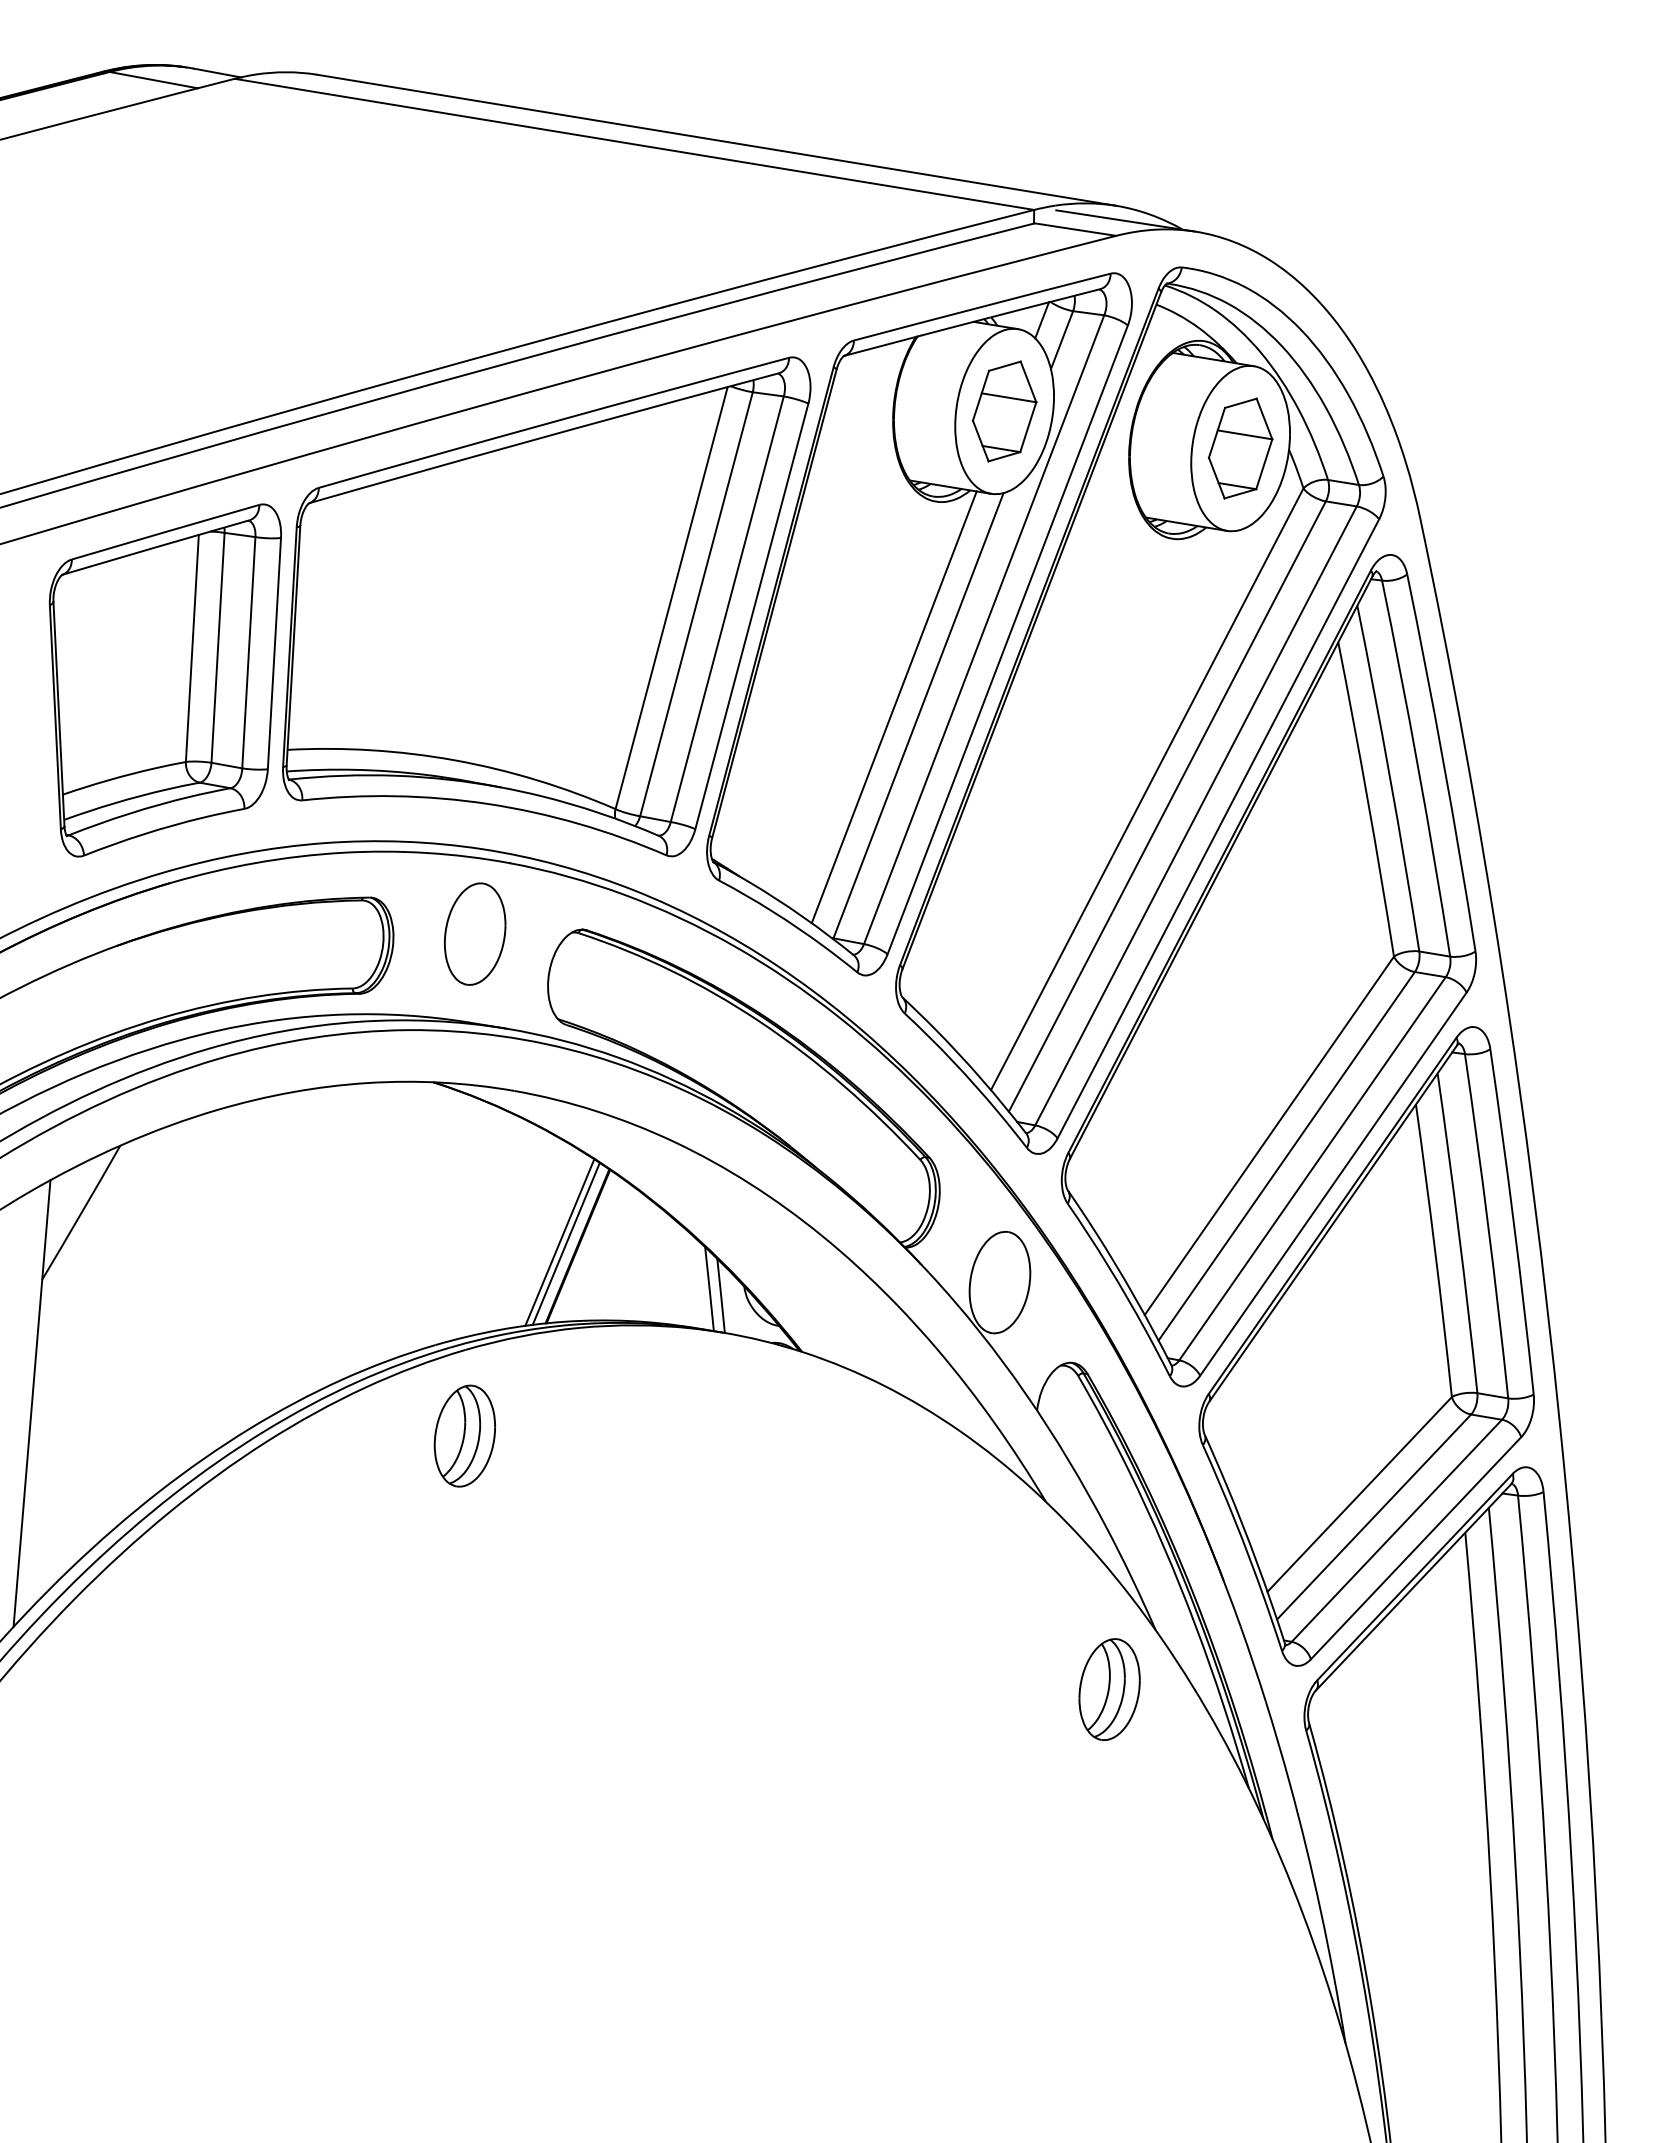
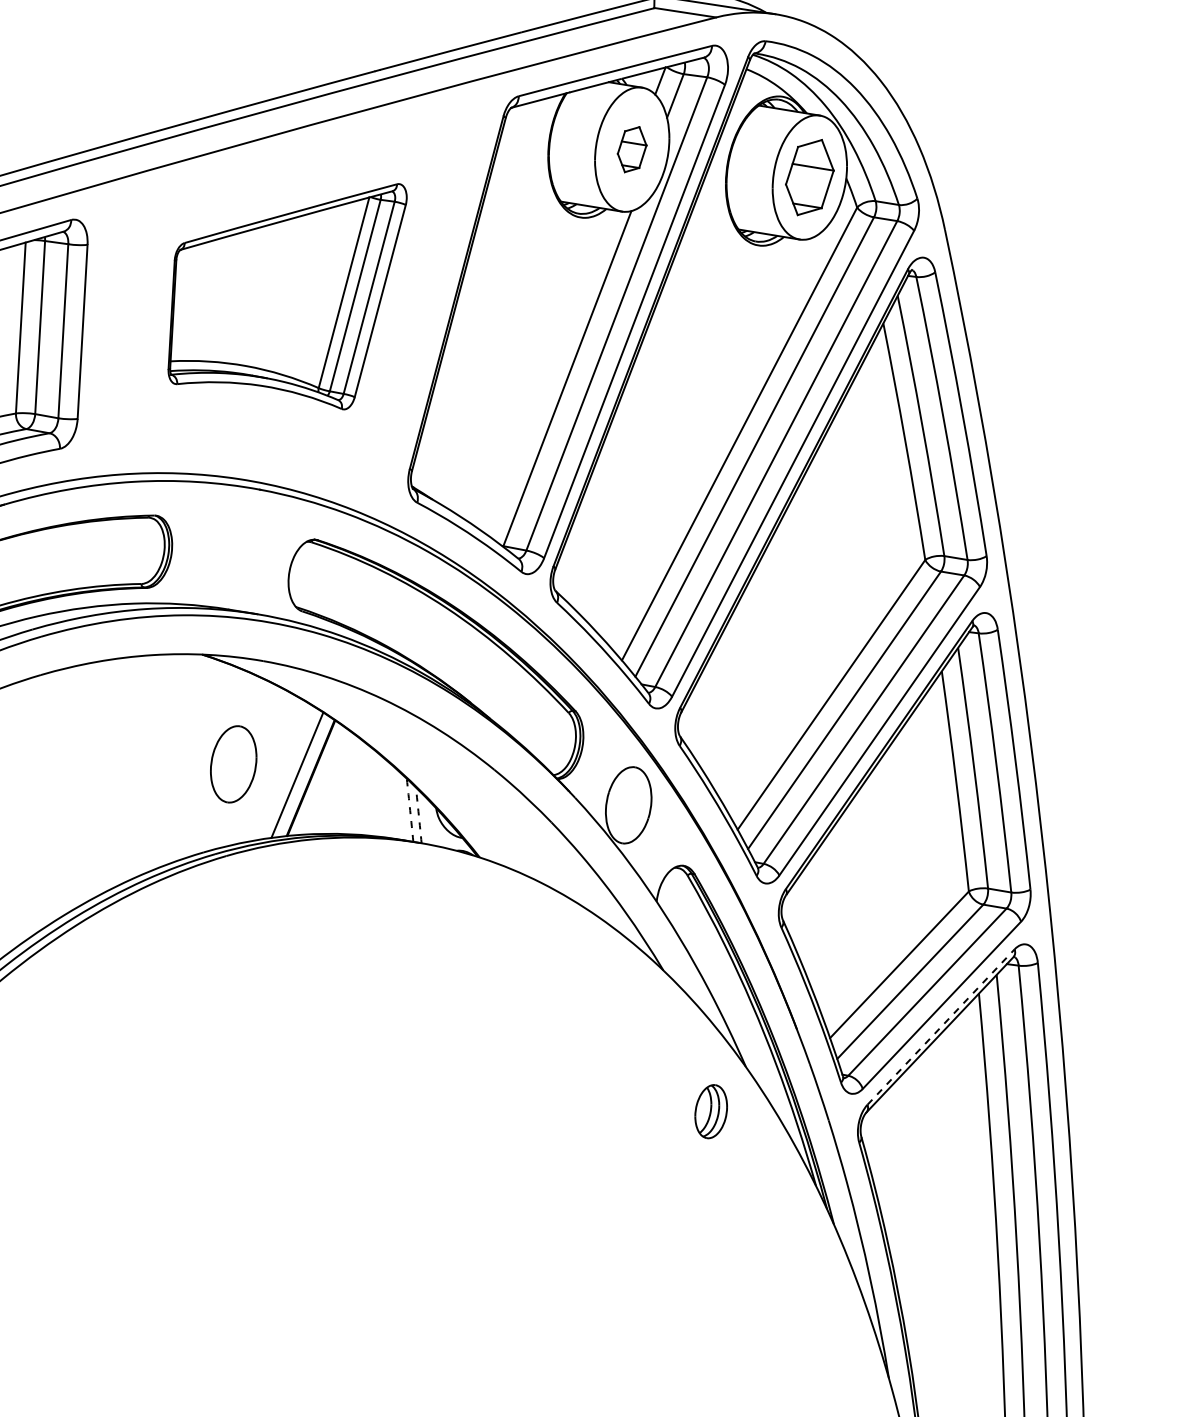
part: (1004, 411) -> (632, 149), size x0.6
part: (546, 606) -> (287, 296), size x0.6
line: (893, 707) -> (548, 372), removed
part: (475, 933) -> (233, 763), moved
line: (565, 1243) -> (301, 775), removed
arc: (709, 1289) -> (410, 810), solid -> dashed
arc: (721, 1295) -> (419, 815), solid -> dashed
part: (464, 1435) -> (225, 920), removed
line: (1415, 1576) -> (941, 1026), solid -> dashed
part: (1109, 1689) -> (711, 1111), size x0.7

